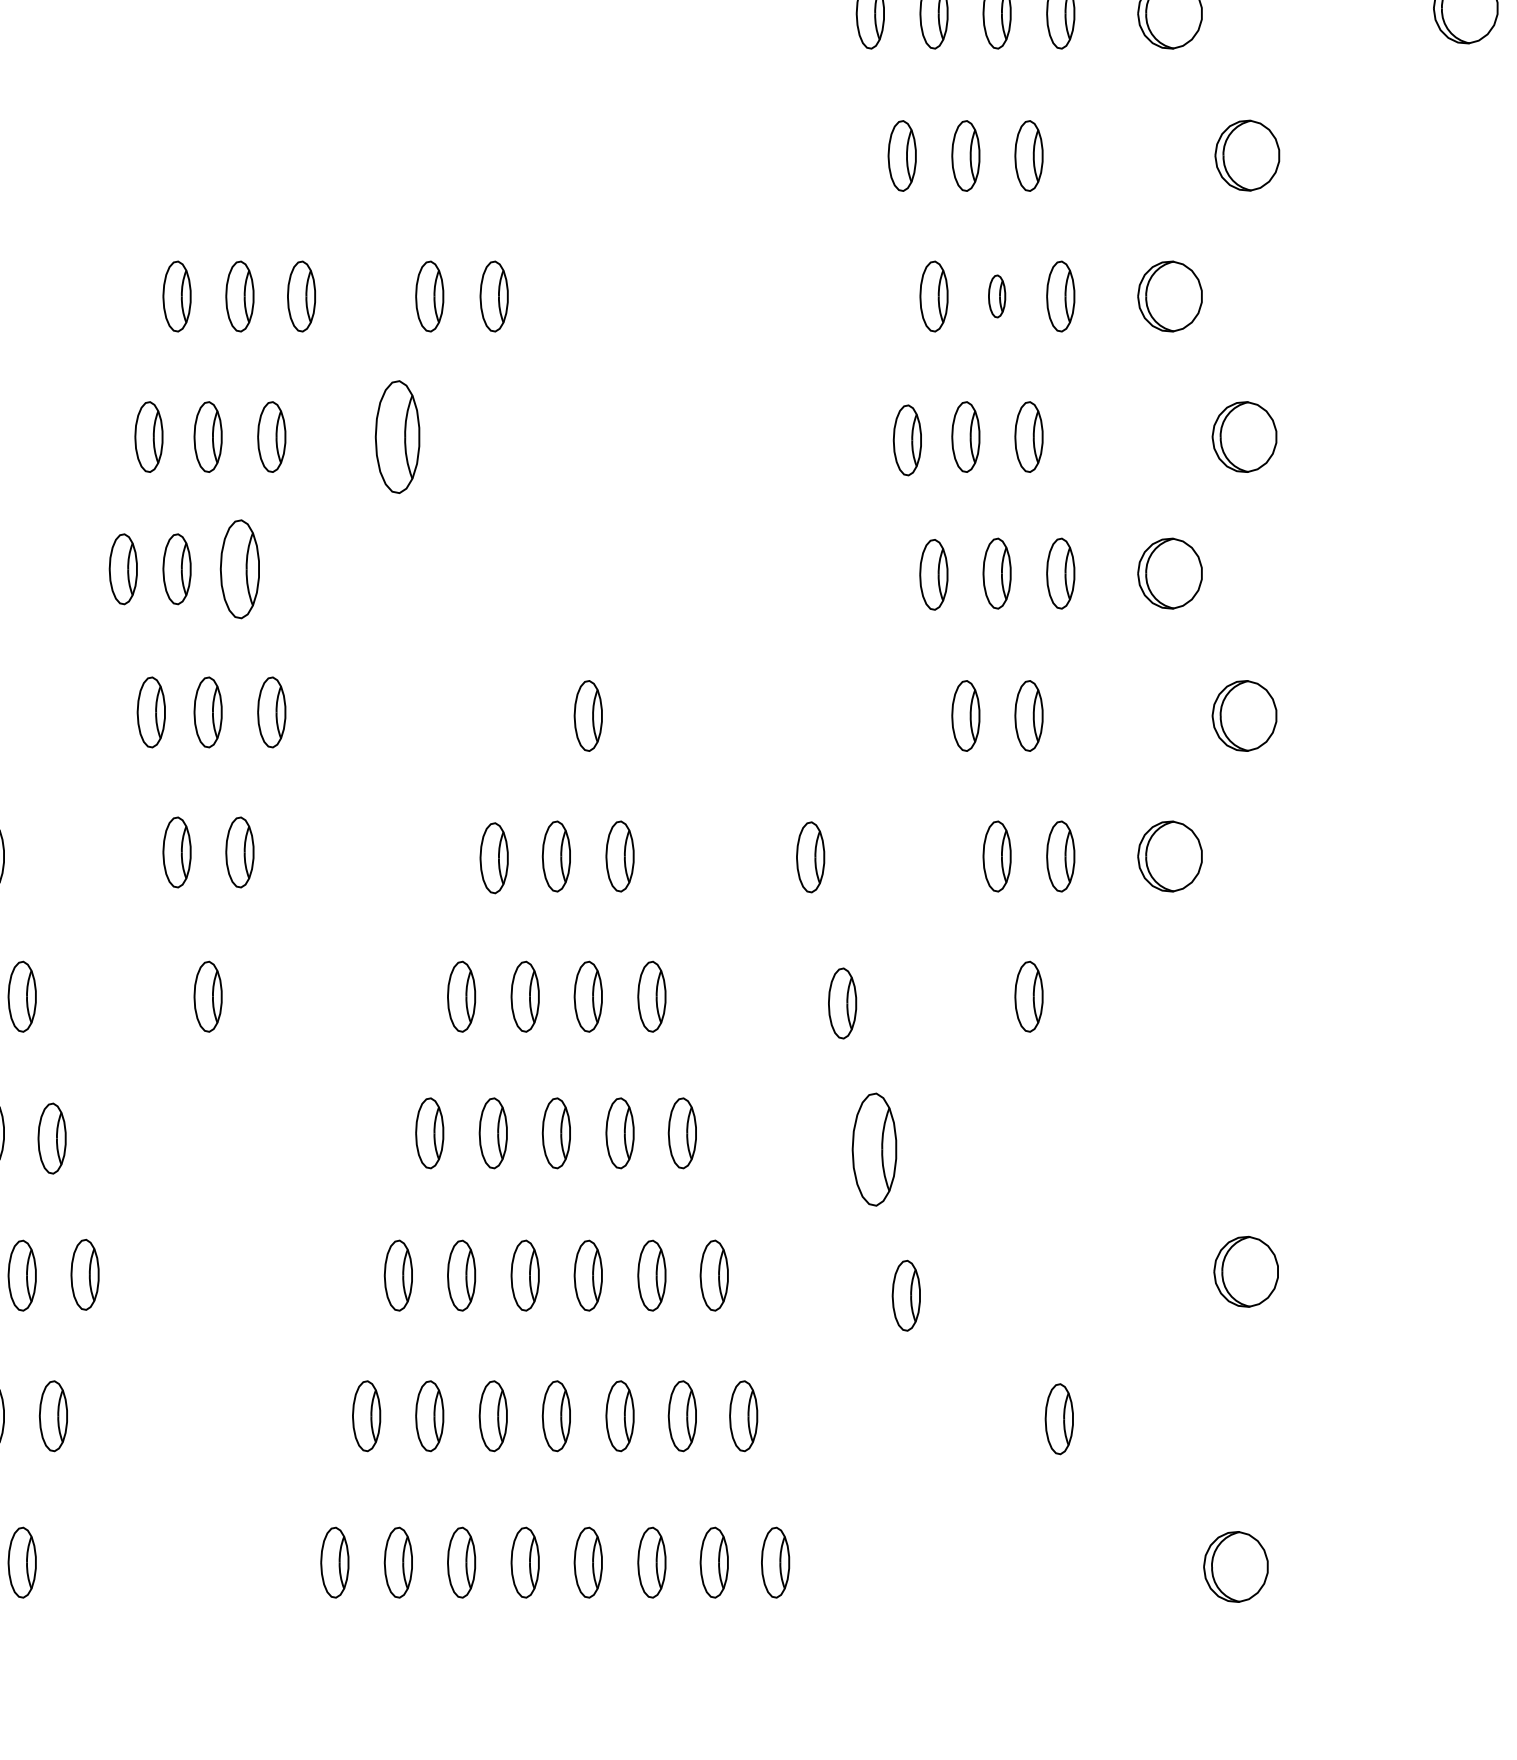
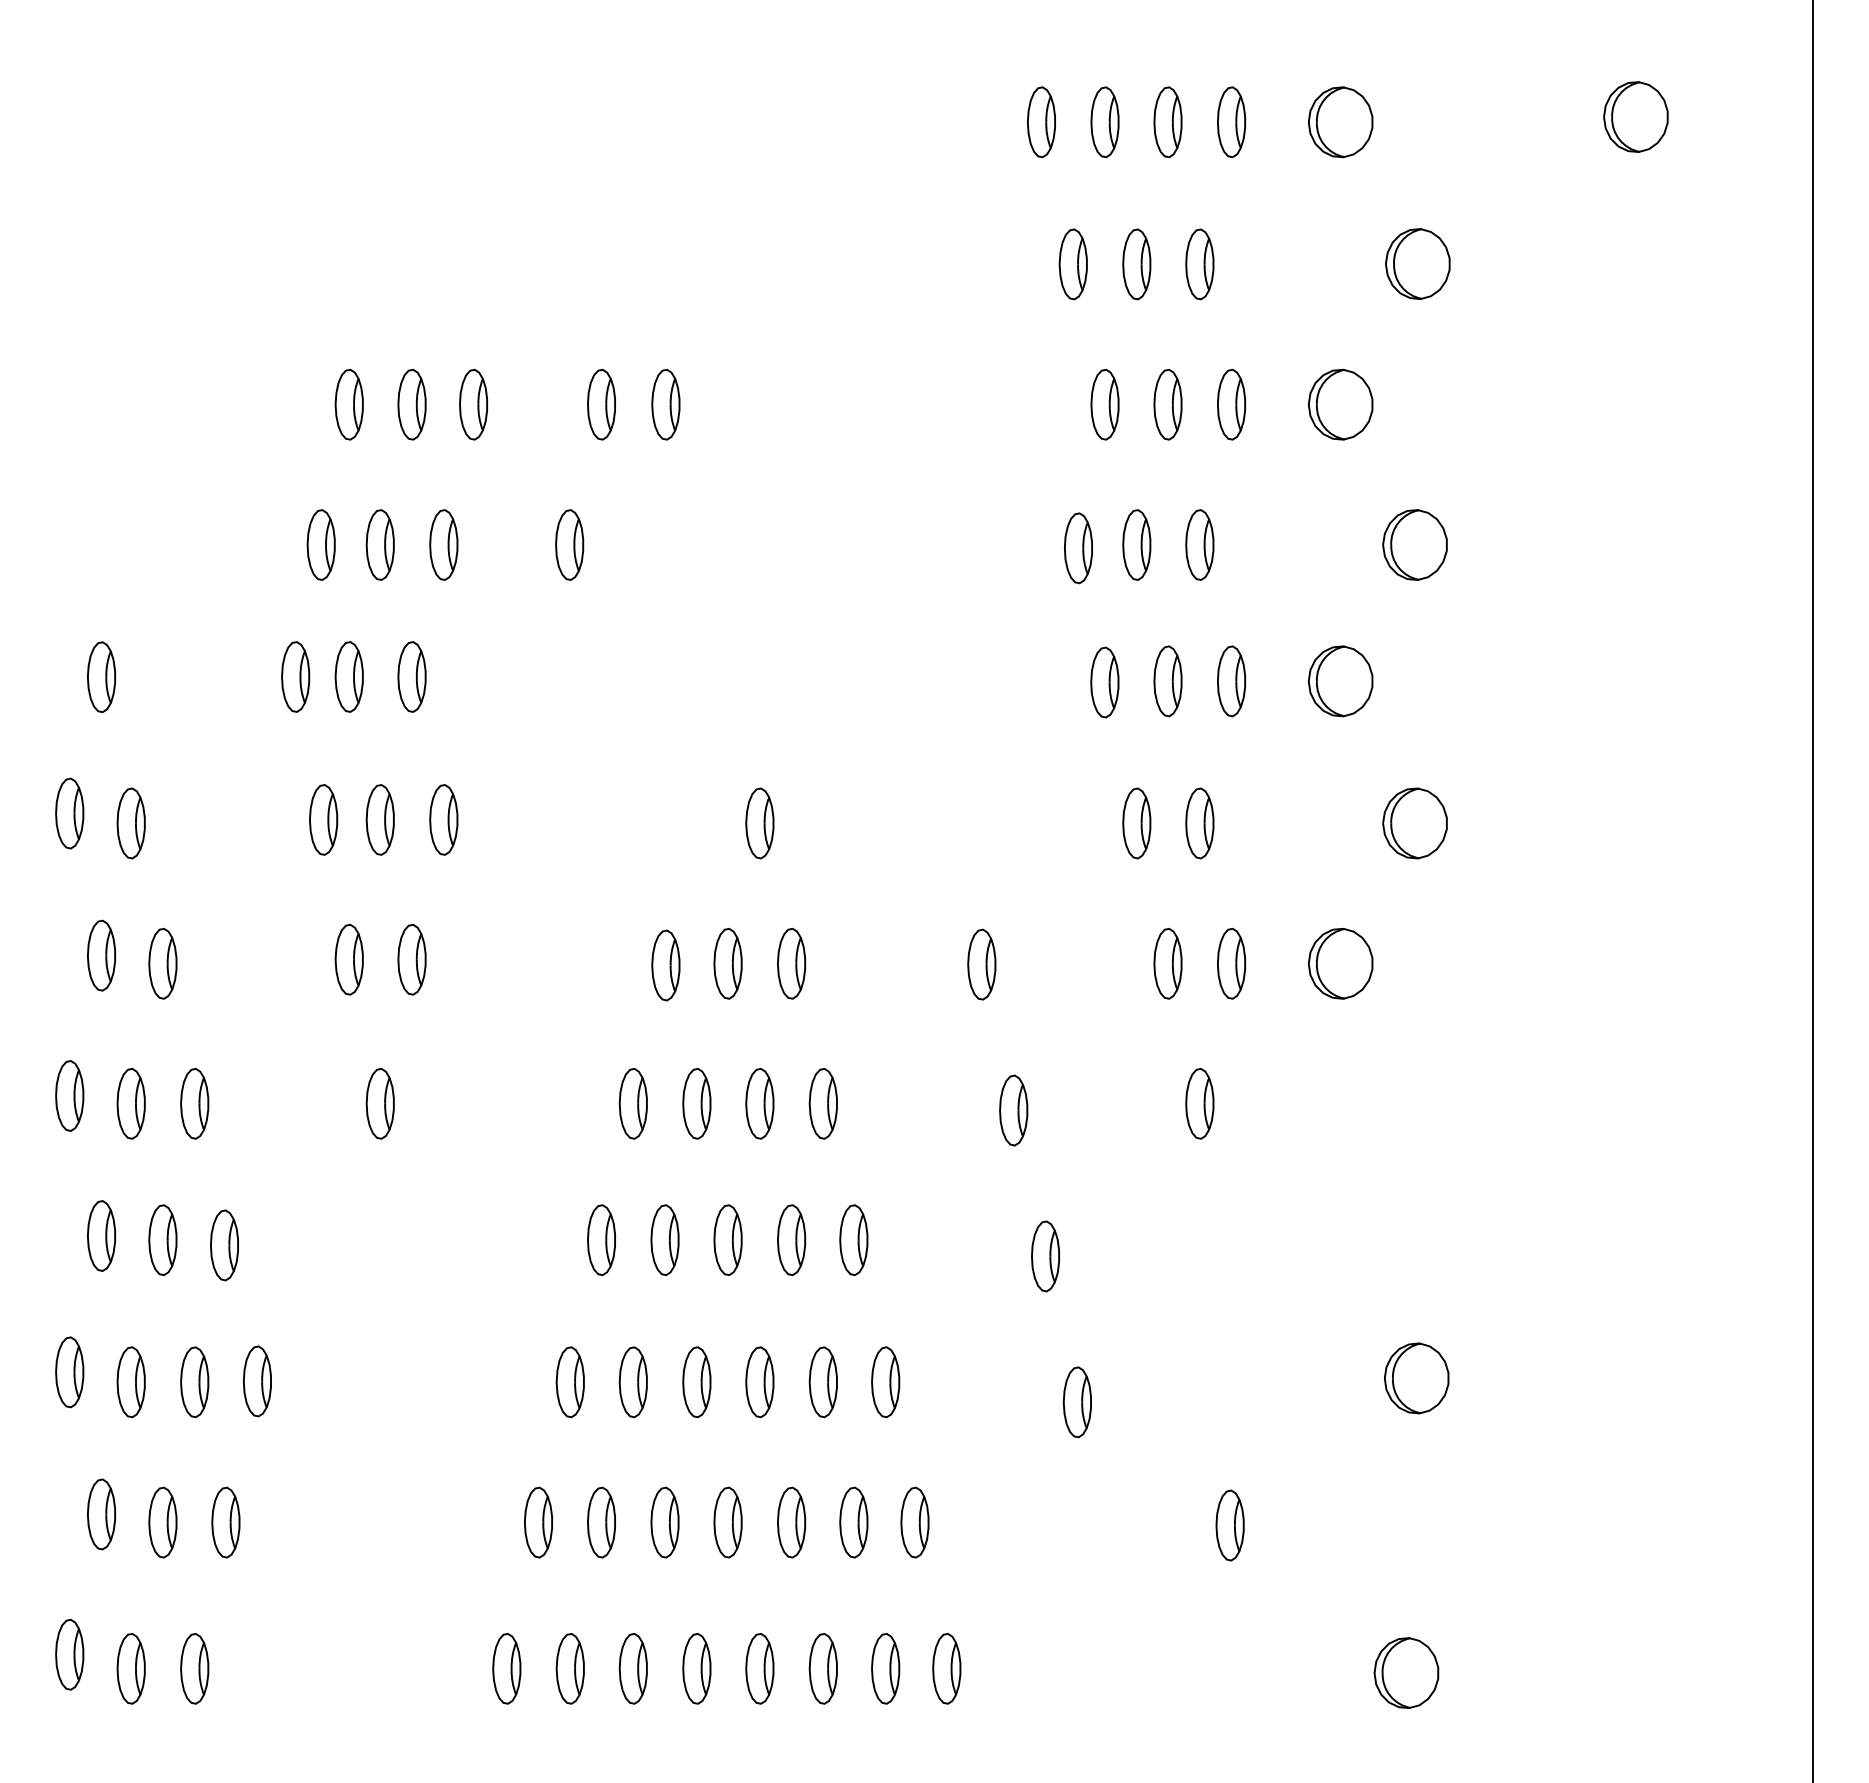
part: (996, 296) -> (1167, 404), size x1.67
part: (397, 436) -> (569, 544), size x0.62
part: (239, 568) -> (411, 676), size x0.71
part: (874, 1149) -> (1045, 1256), size x0.62

